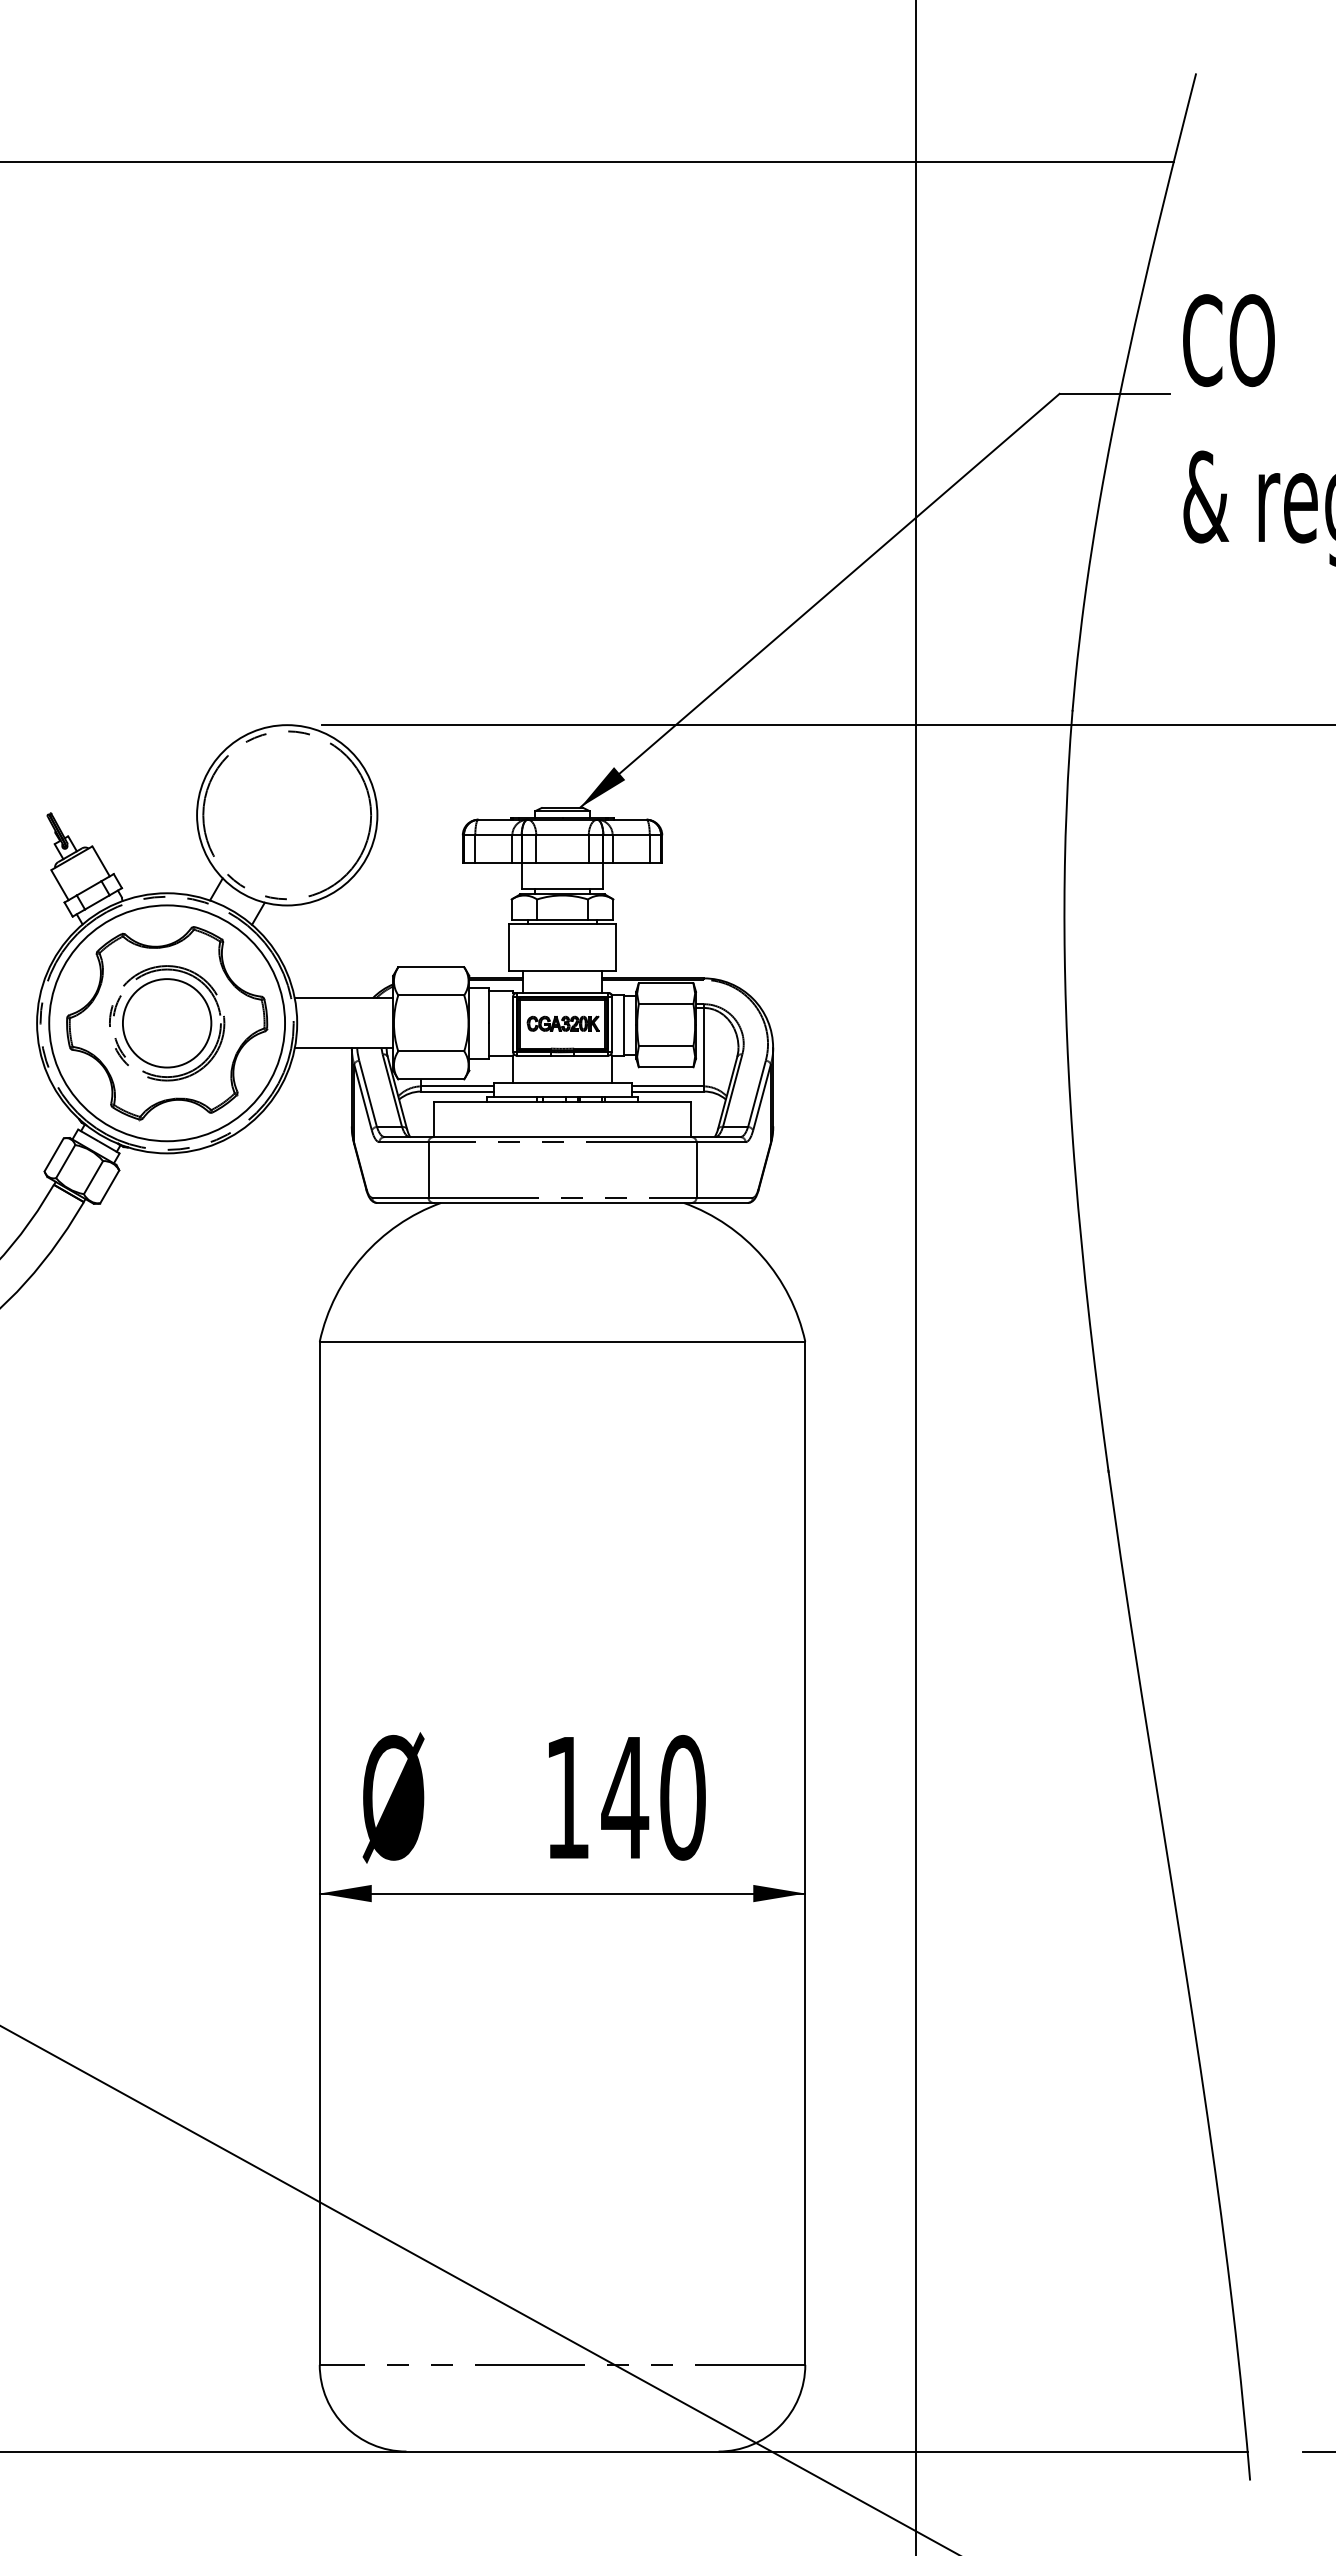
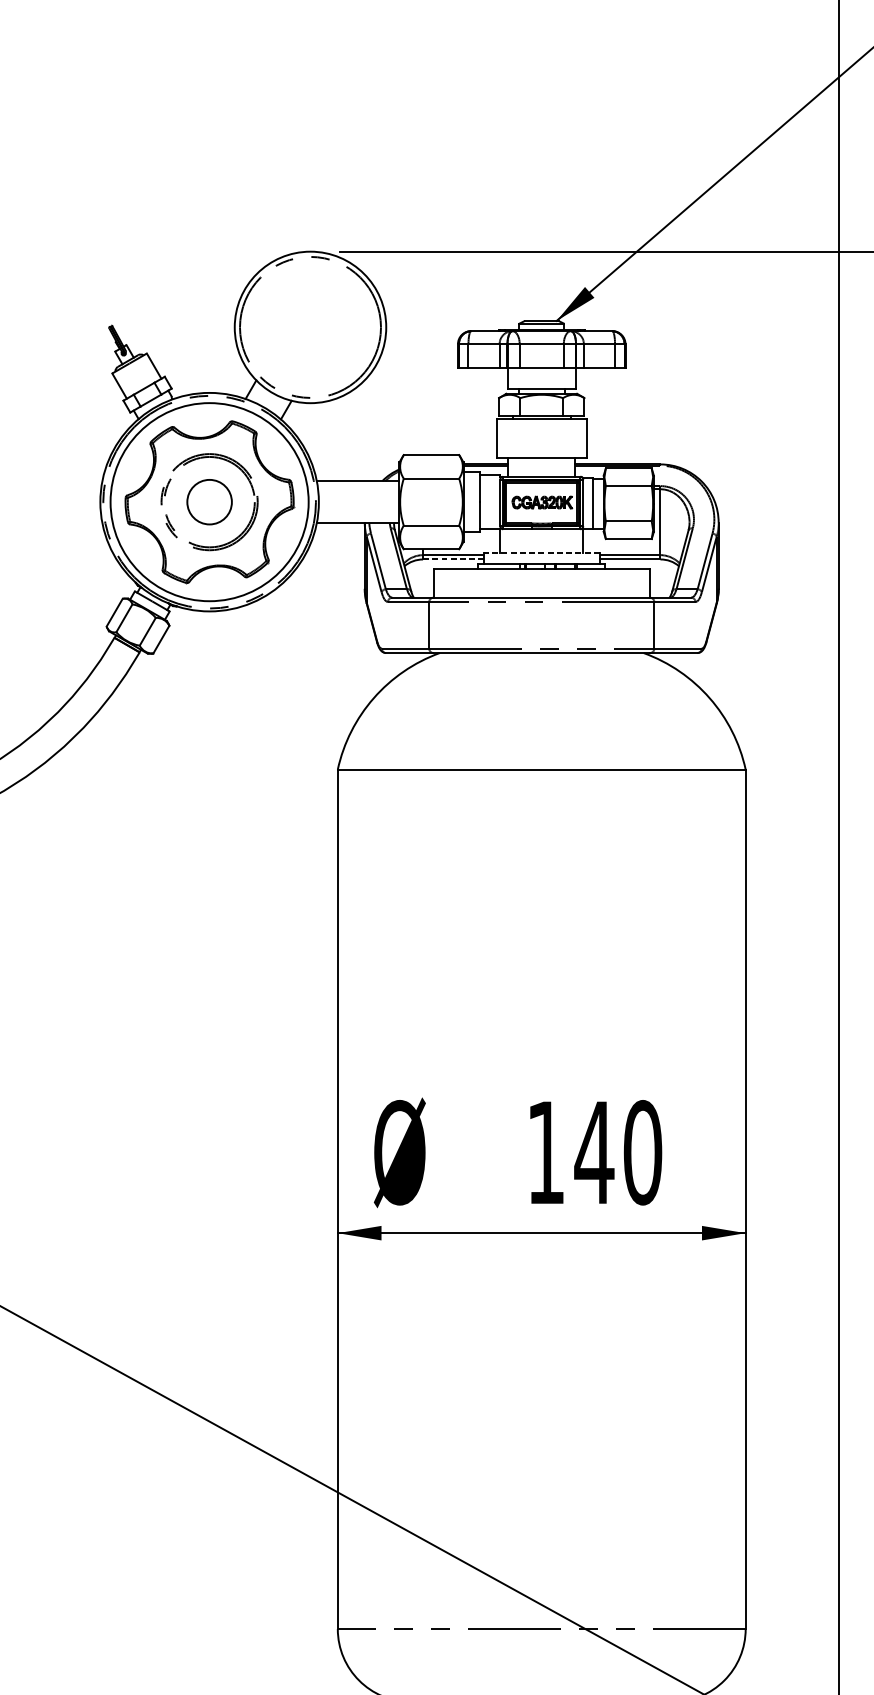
circle: (166, 1023) -> (209, 502), size x0.6
line: (562, 1083) -> (541, 552), solid -> dashed
line: (457, 1091) -> (453, 559), solid -> dashed

